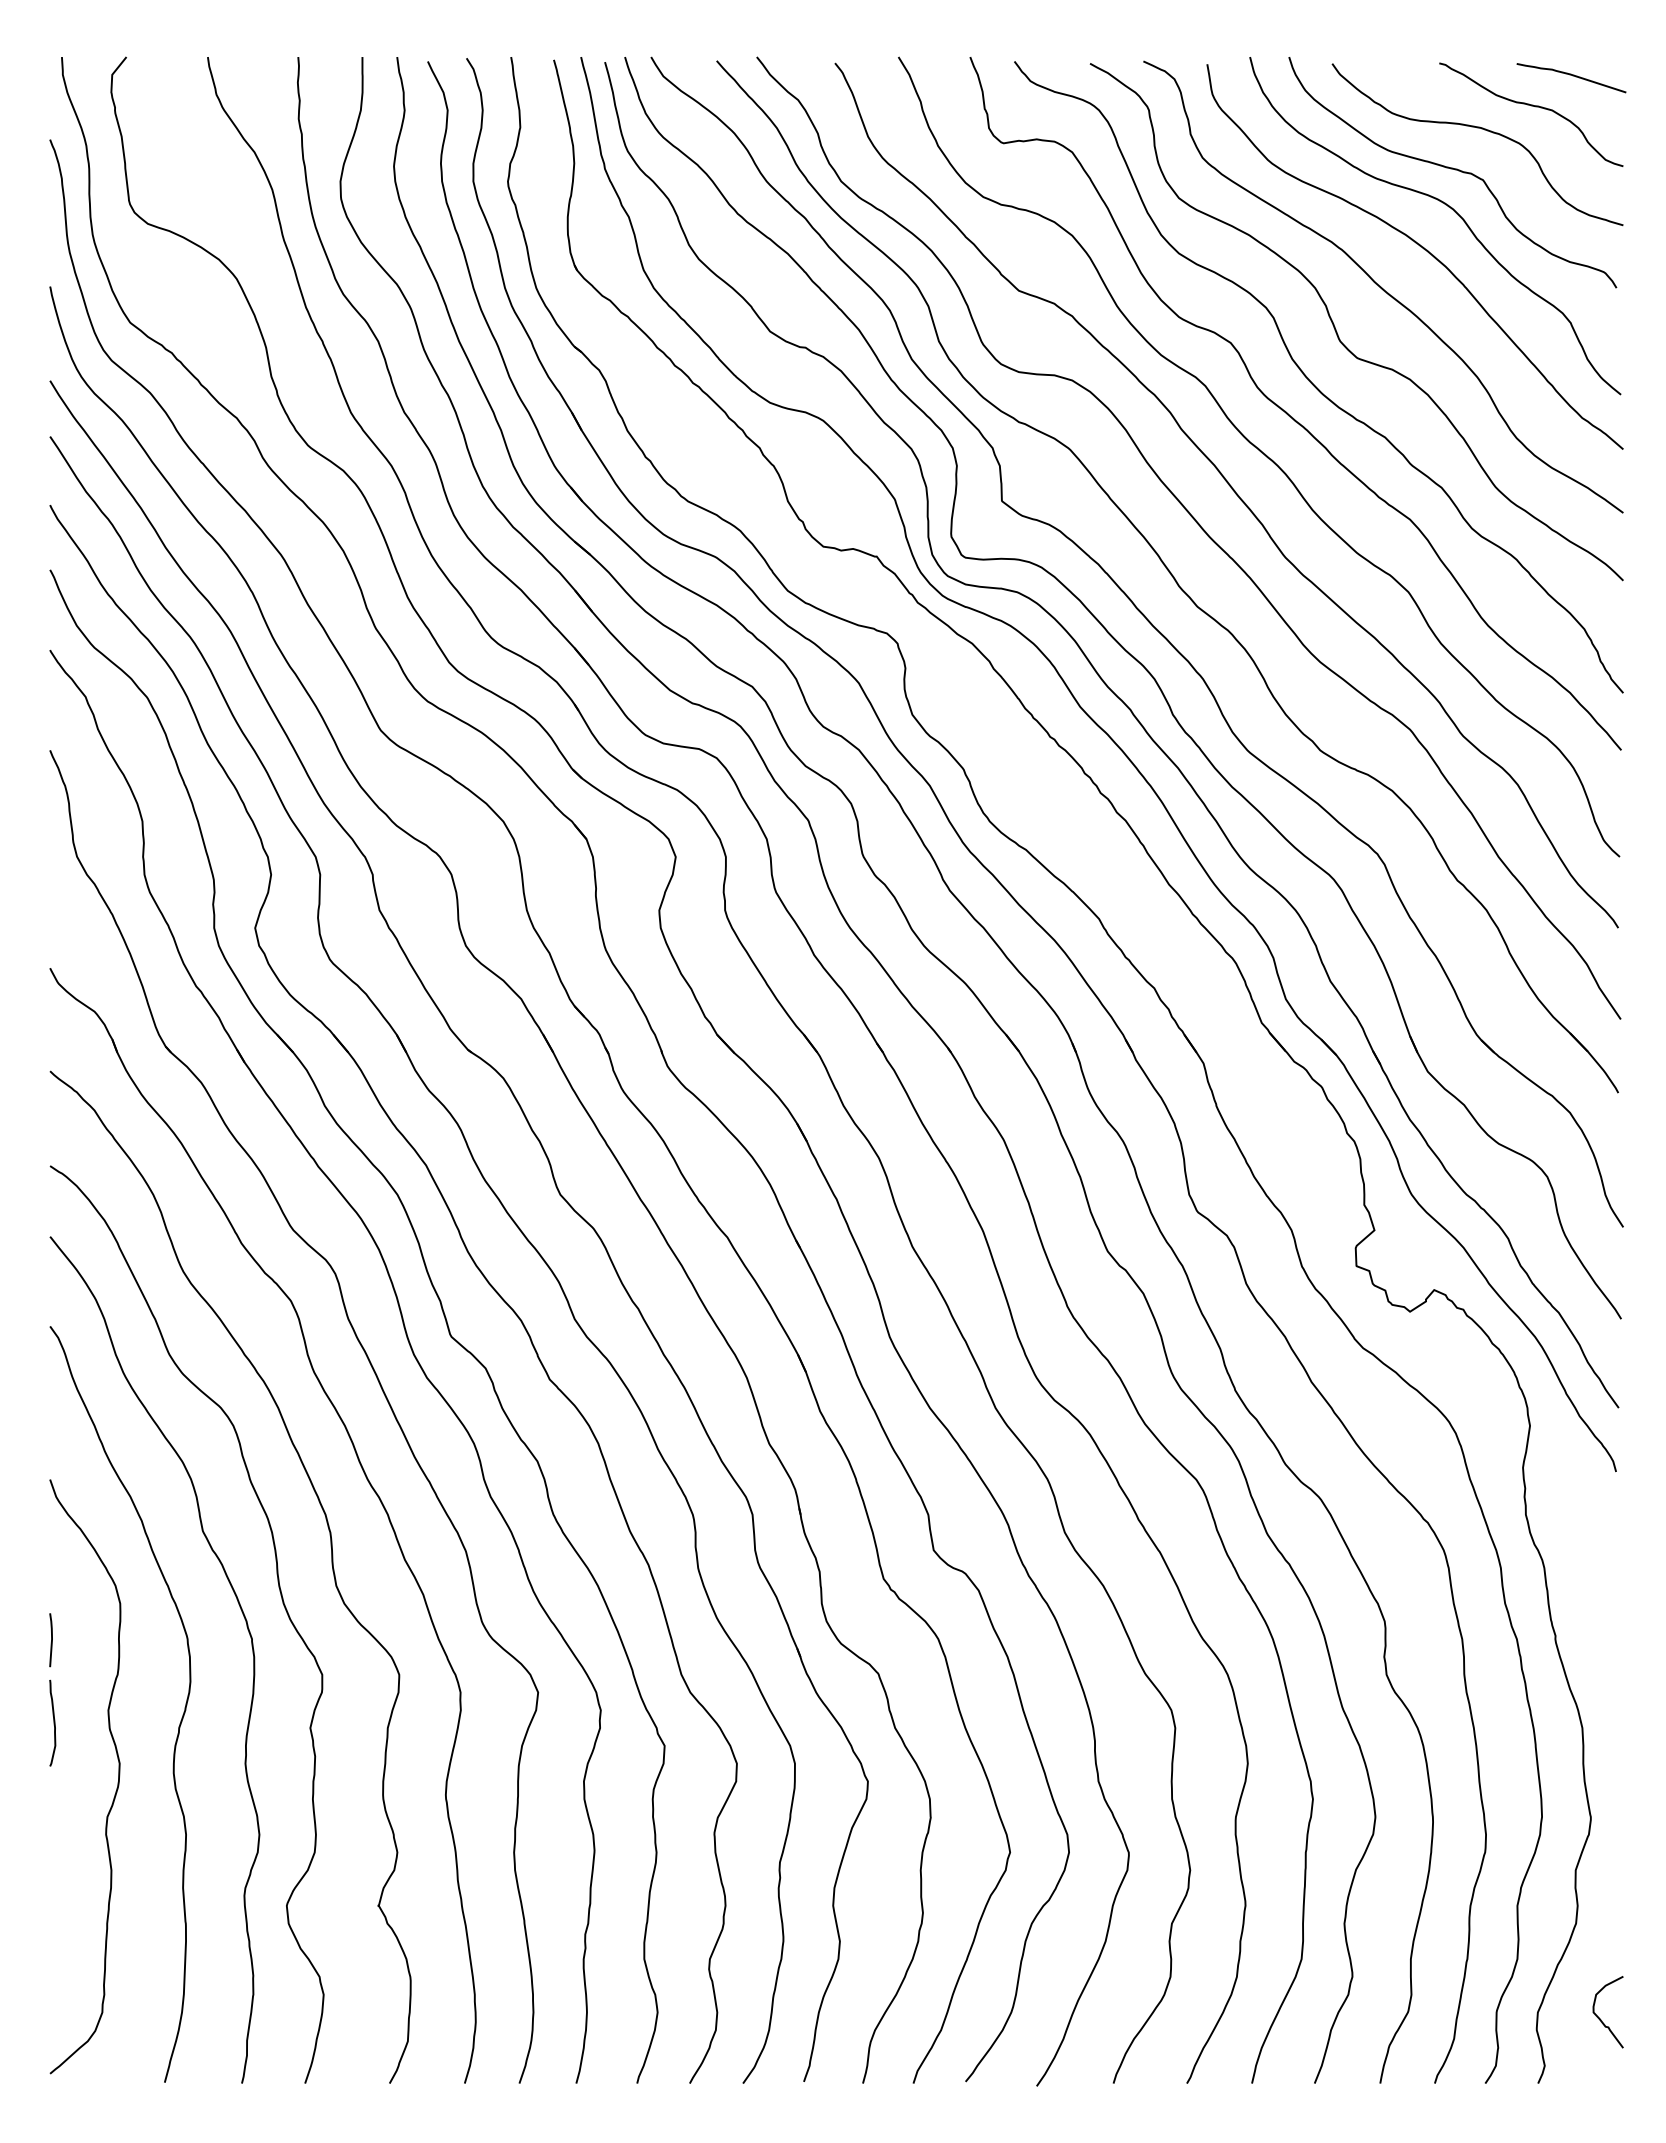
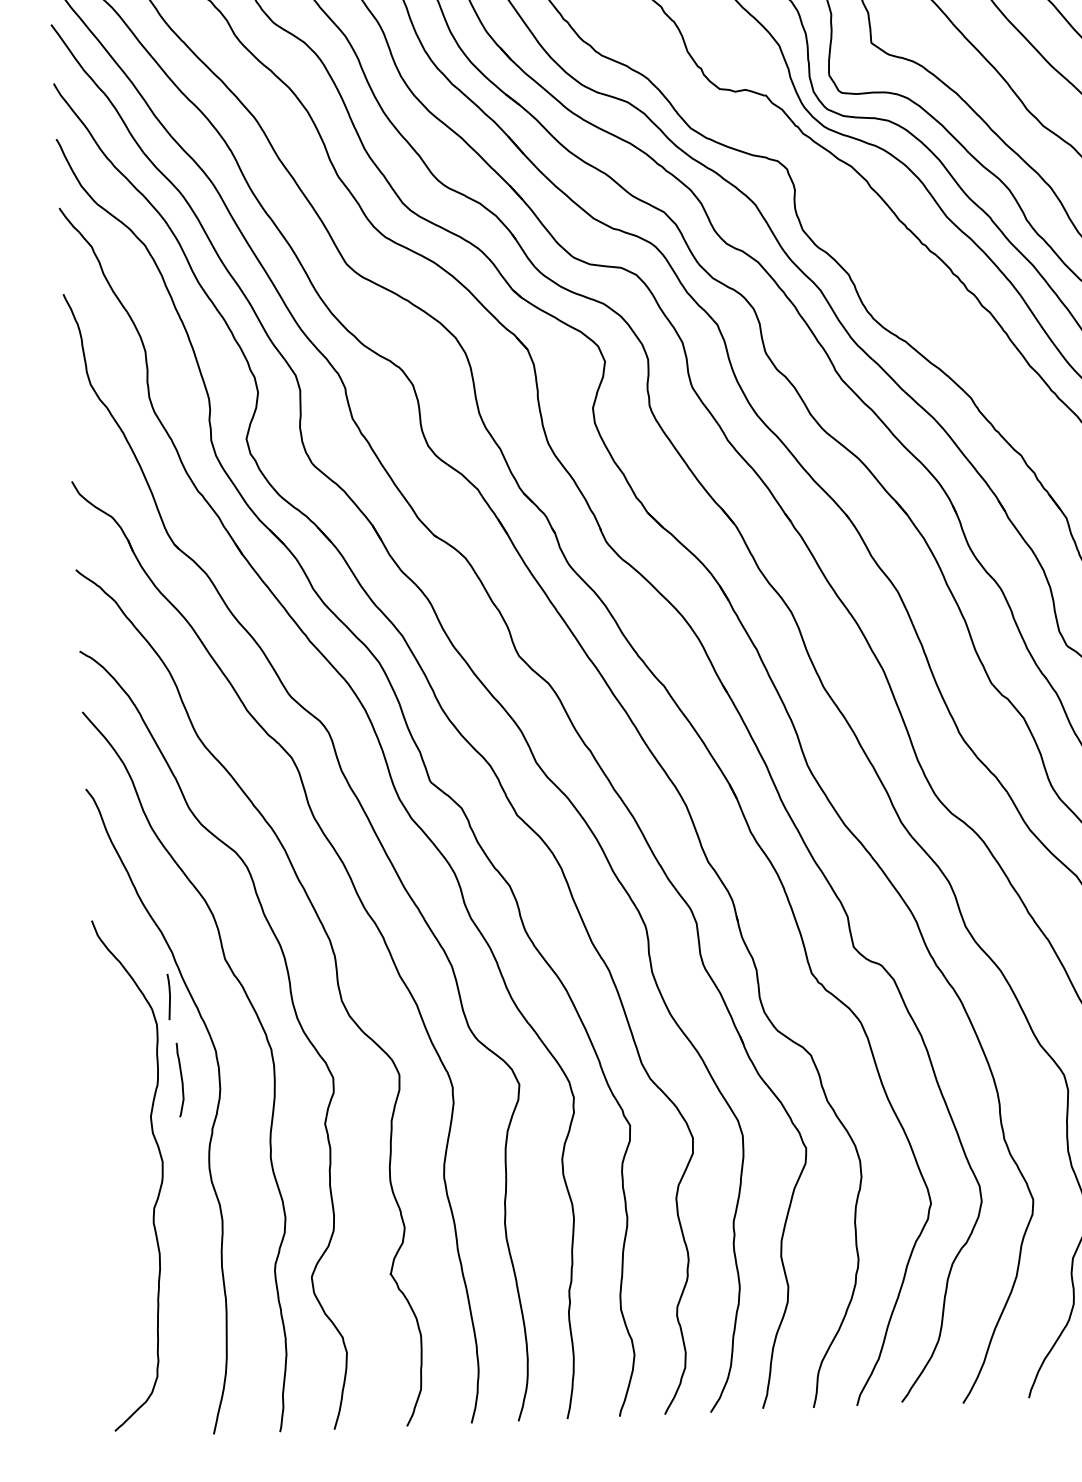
line: (51, 1640) -> (169, 997), moved
curve: (53, 1722) -> (181, 1079), moved

